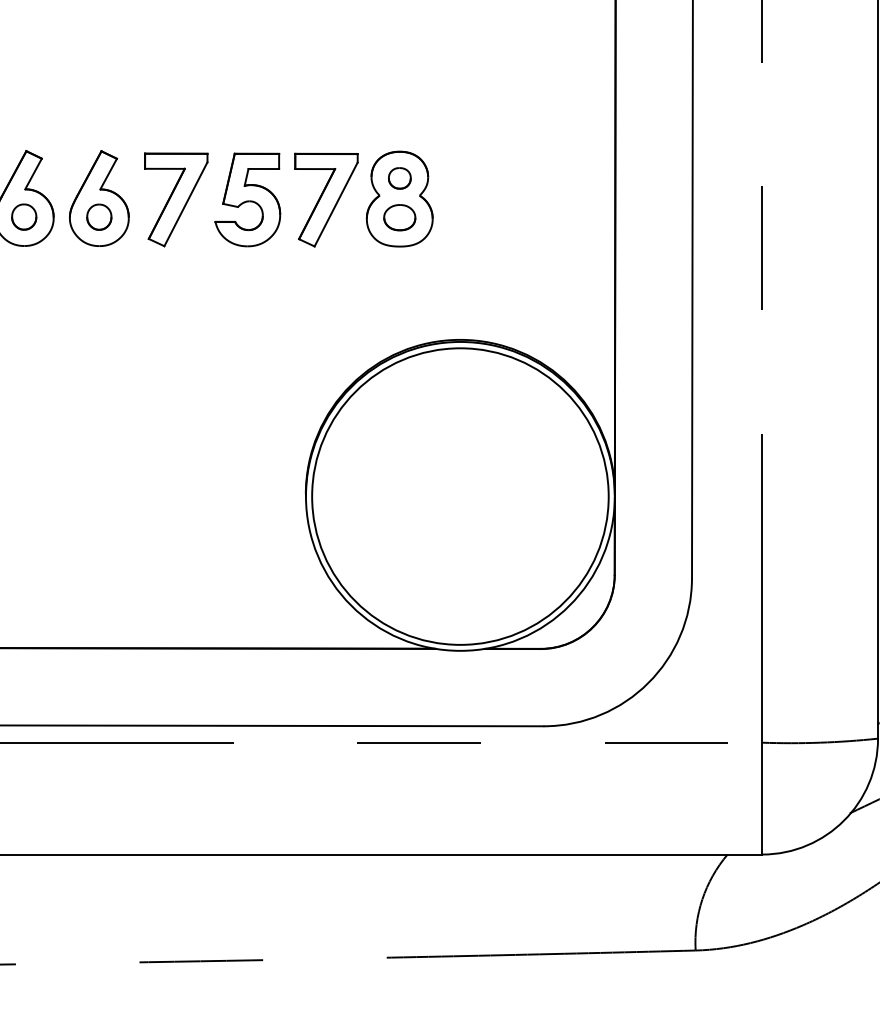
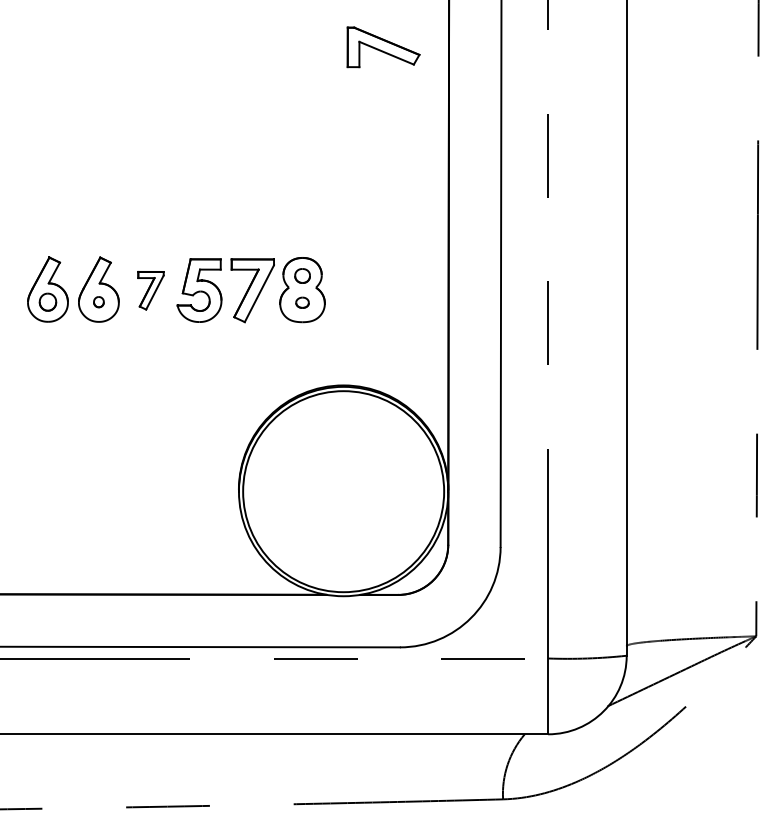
part: (175, 199) -> (150, 290), size x0.6
part: (98, 216) -> (98, 301), size x0.6
part: (399, 217) -> (302, 302), size x0.6

